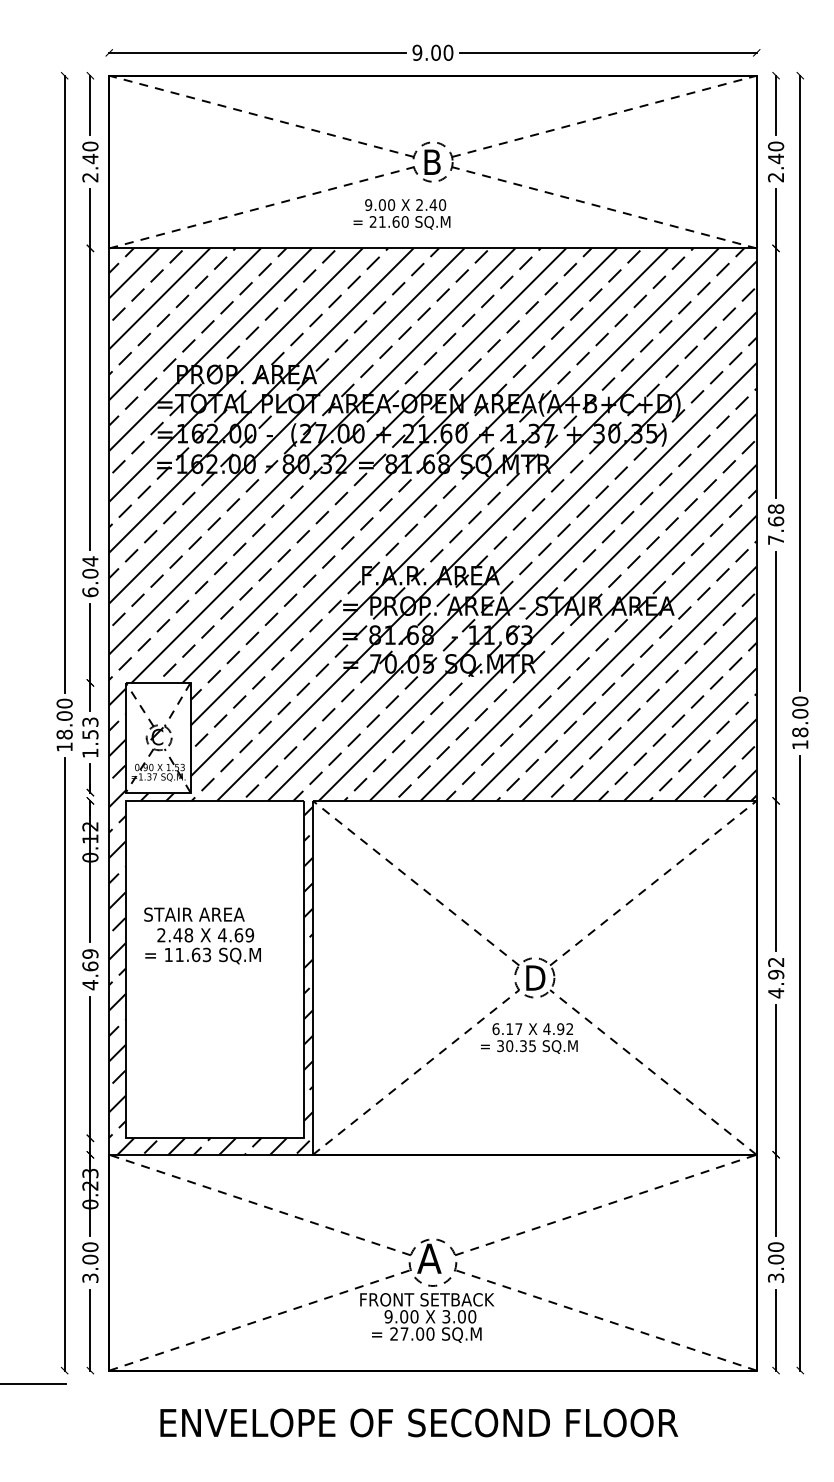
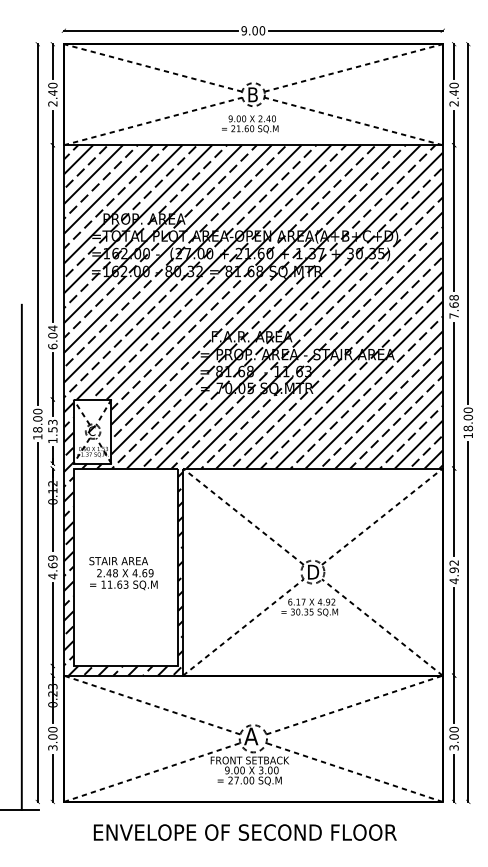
text: (402, 214) -> (250, 124), moved
text: (202, 935) -> (123, 573), moved
line: (36, 951) -> (21, 556), added

